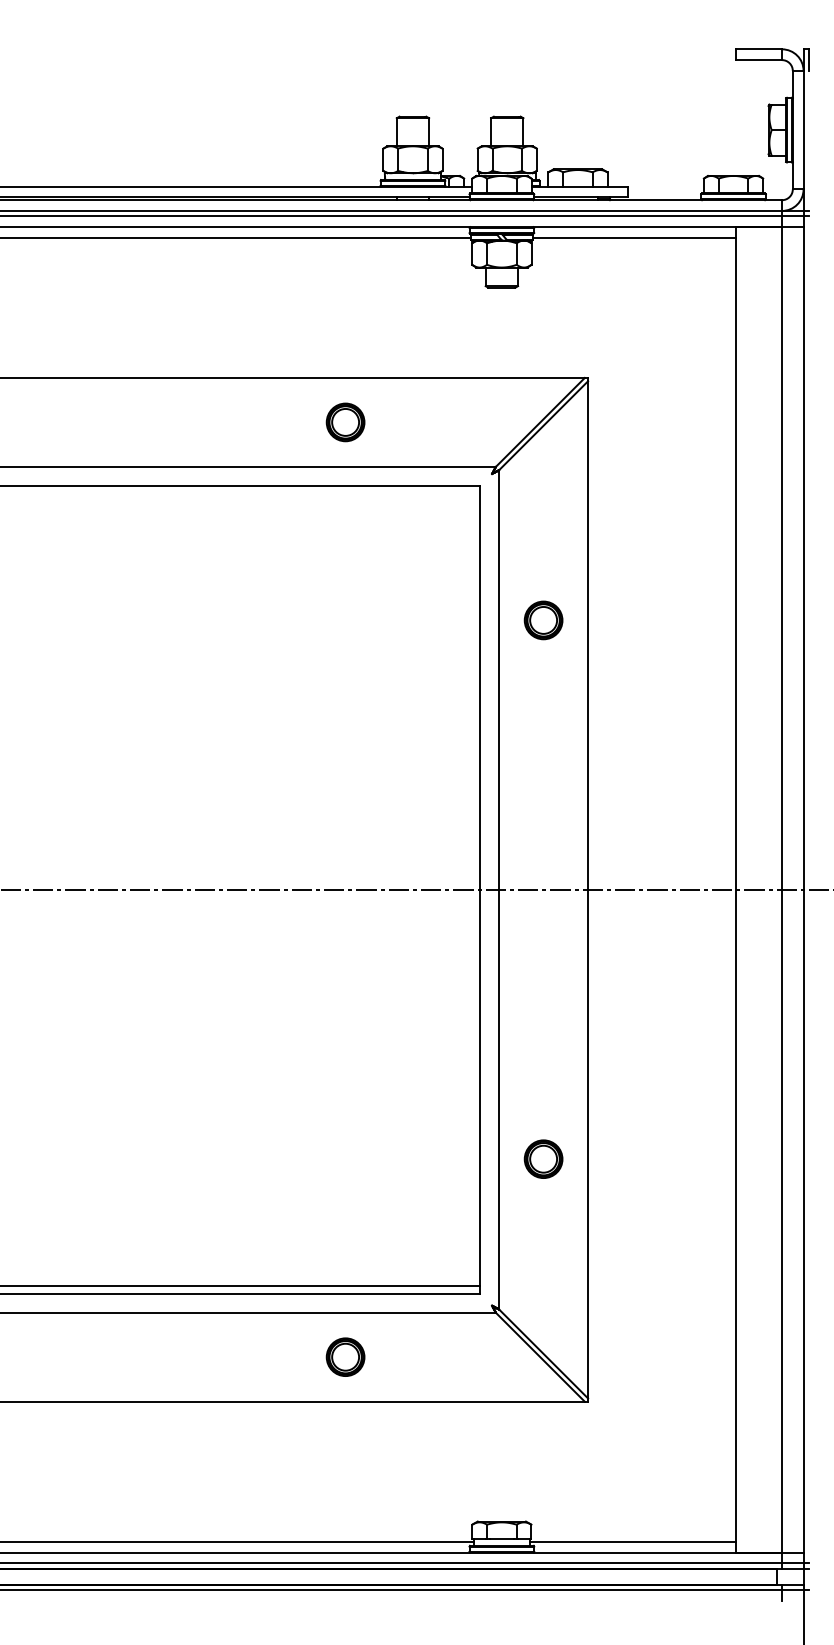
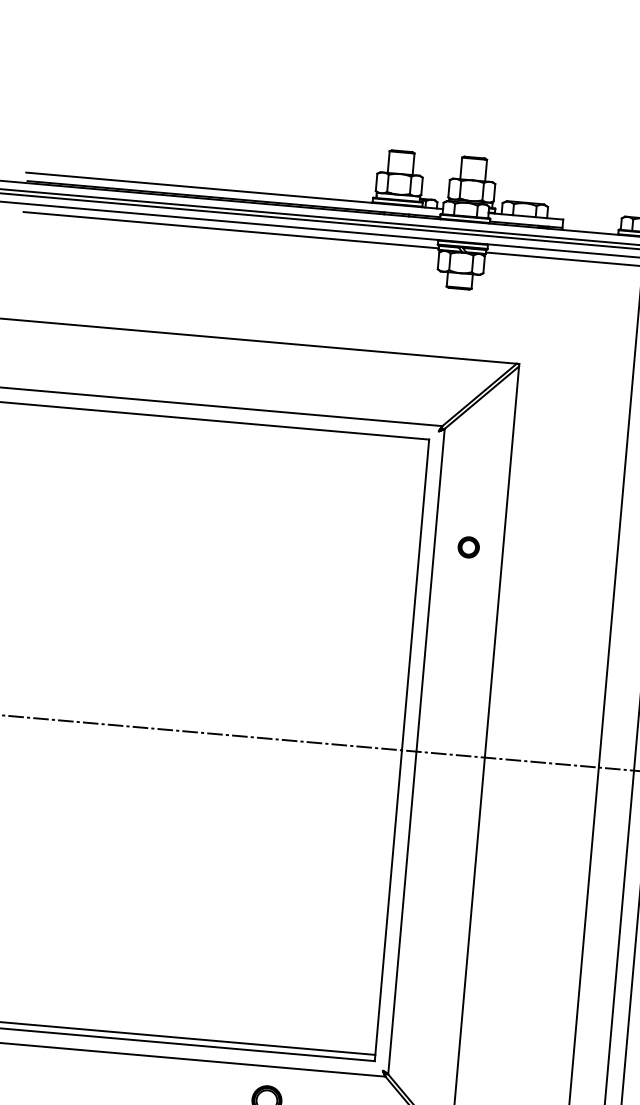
part: (345, 422) -> (329, 381), removed
part: (543, 620) -> (468, 547), size x0.7
part: (543, 1158) -> (432, 961), removed

